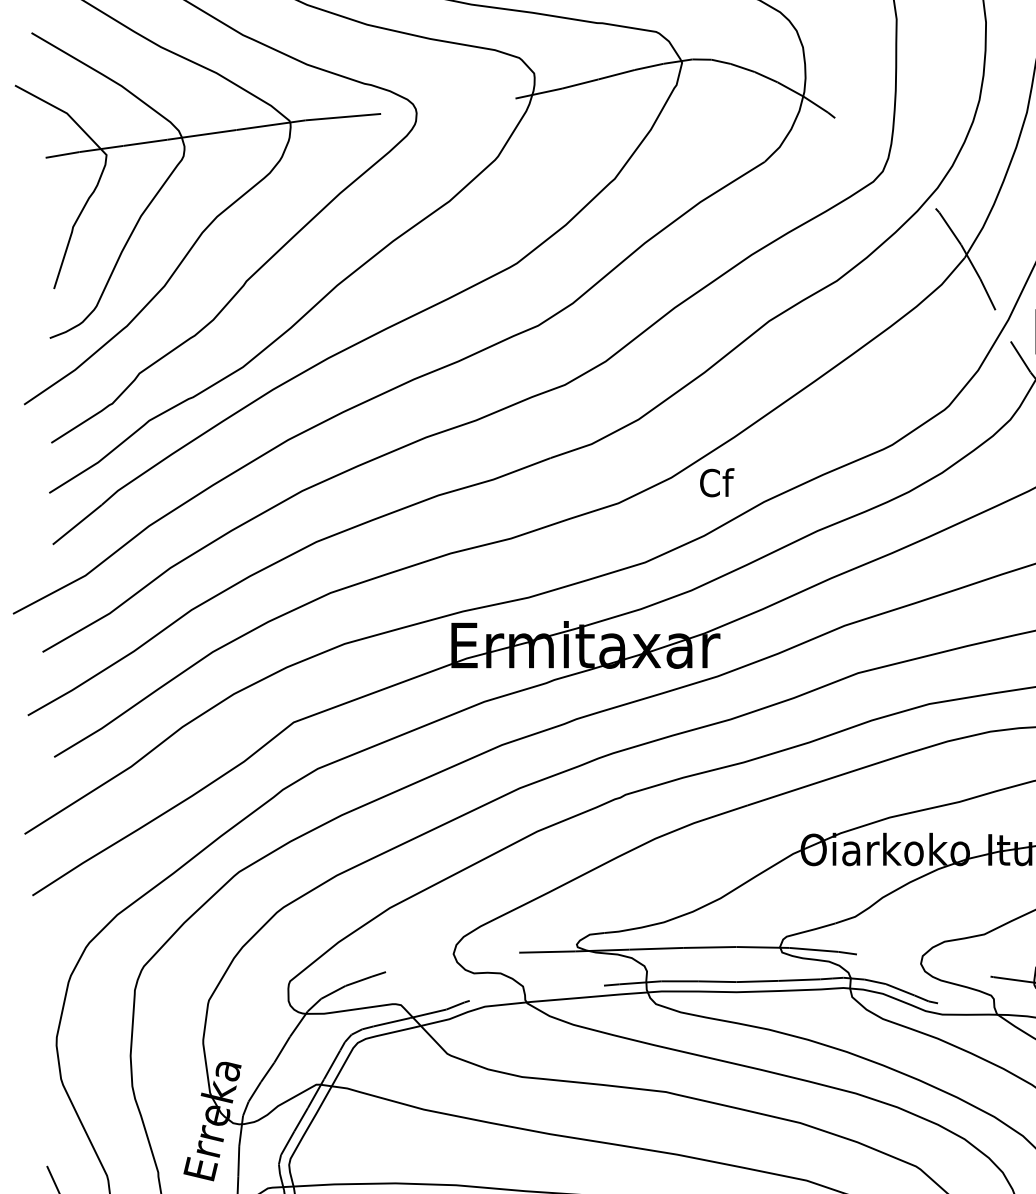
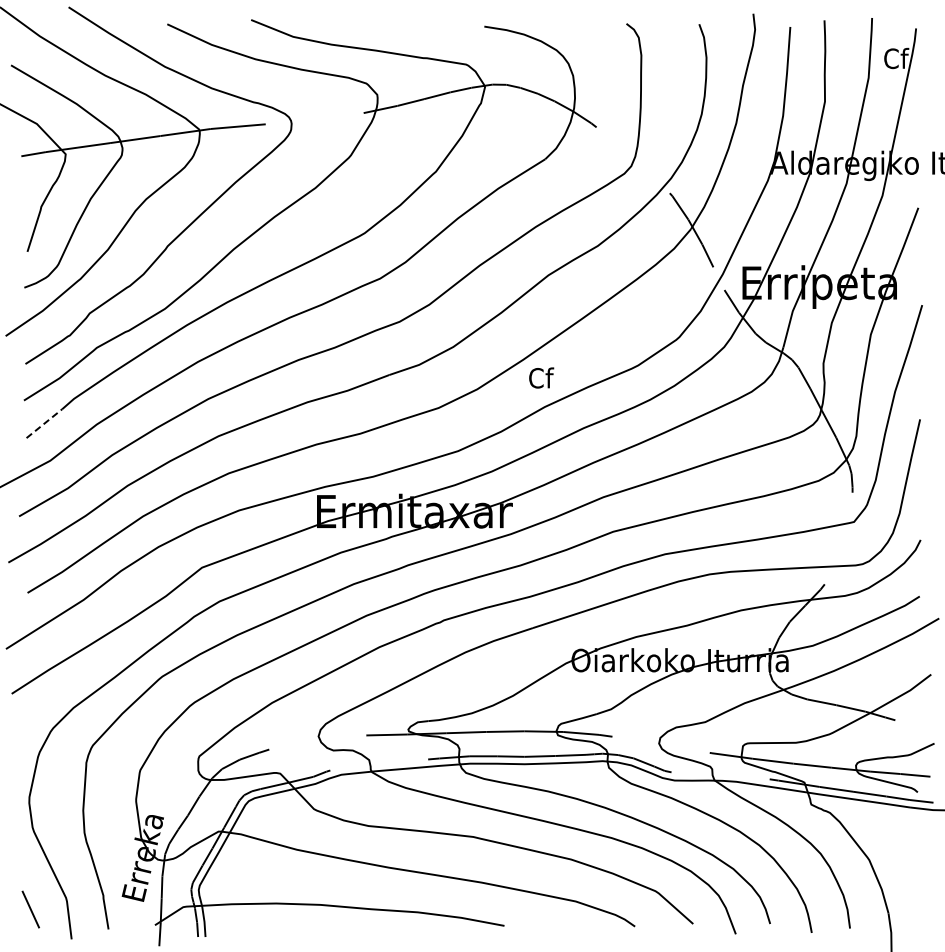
text: (717, 482) -> (541, 377), moved
line: (77, 524) -> (44, 423), solid -> dashed

